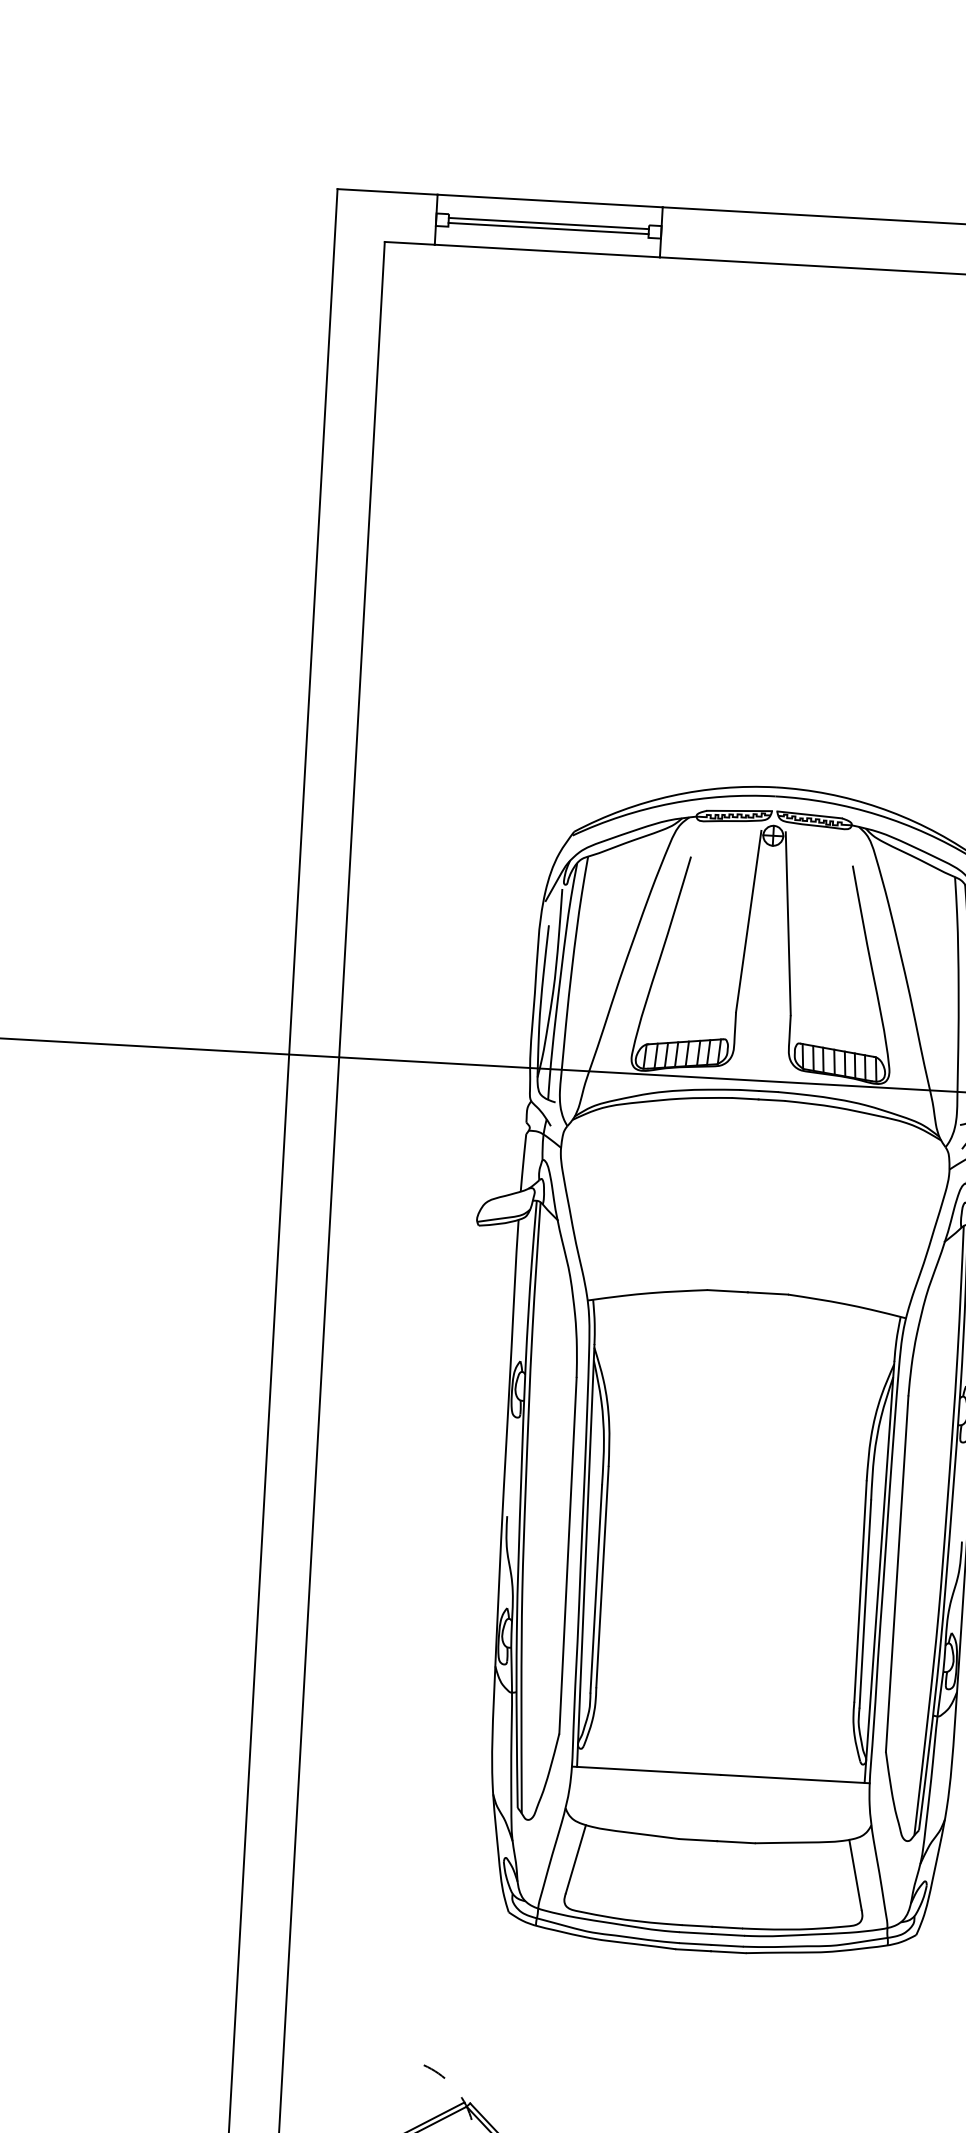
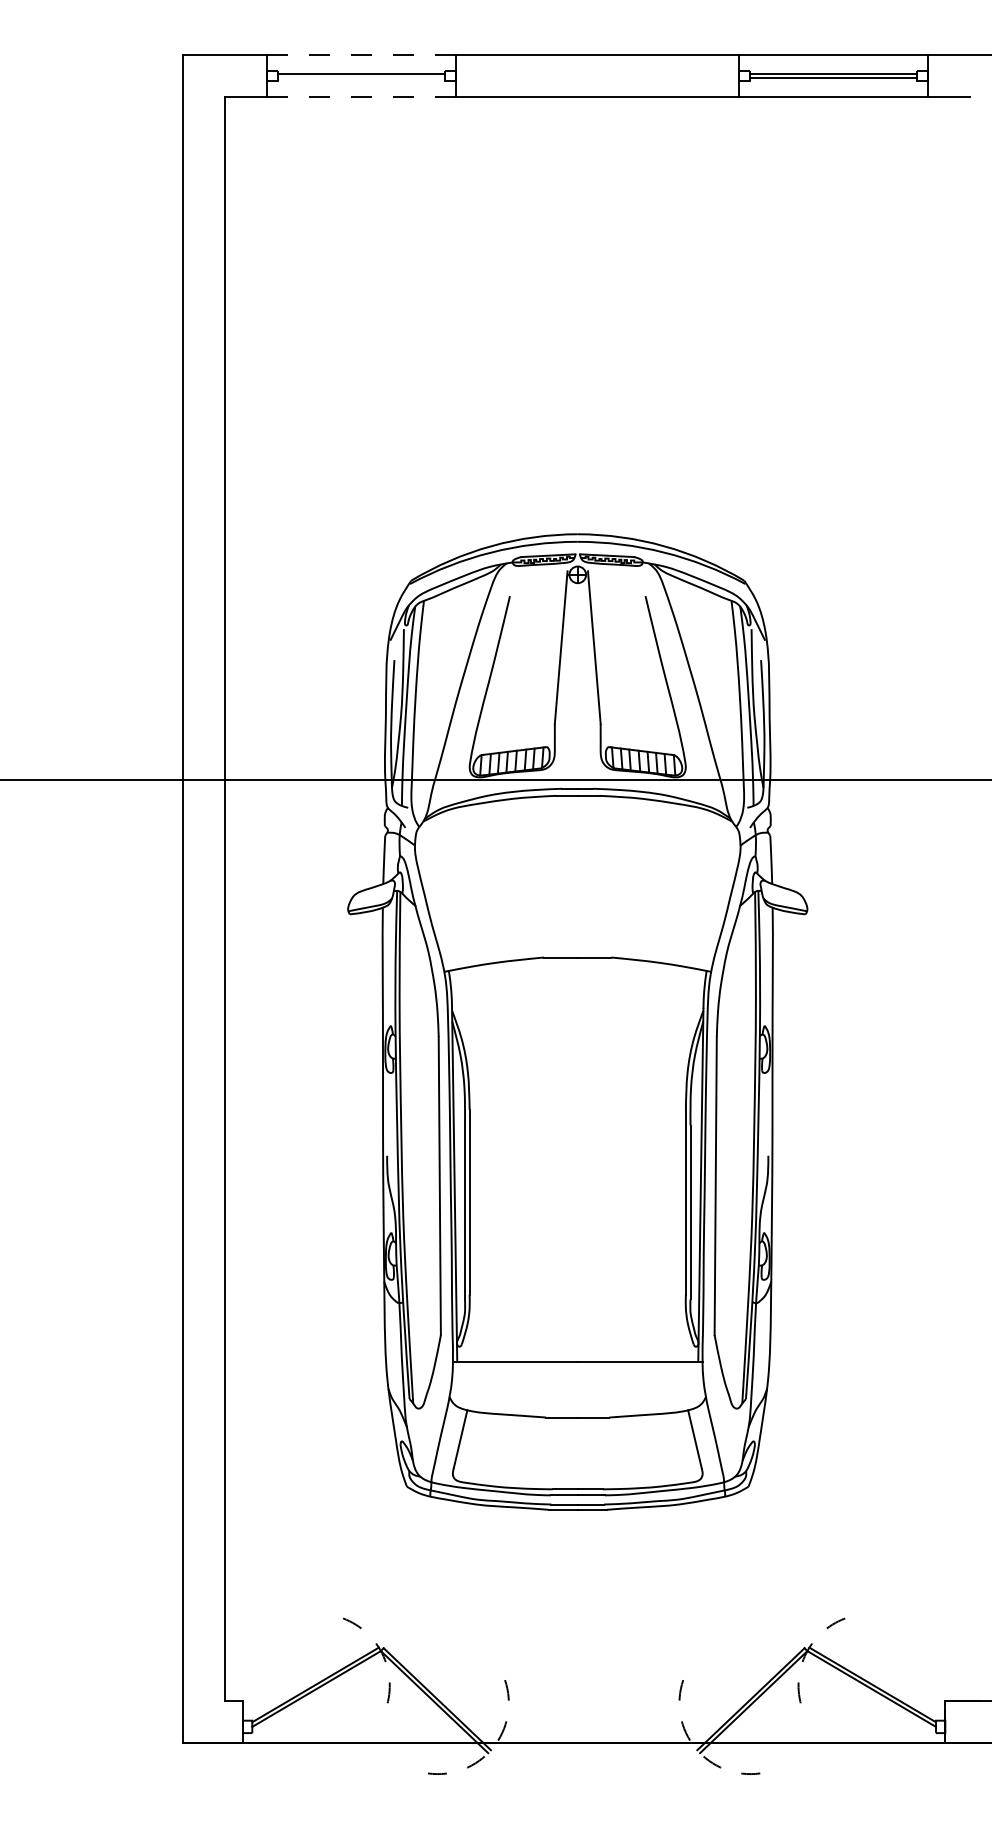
line: (550, 200) -> (361, 54), solid -> dashed
line: (548, 228) -> (361, 77), removed
line: (547, 250) -> (361, 96), solid -> dashed

